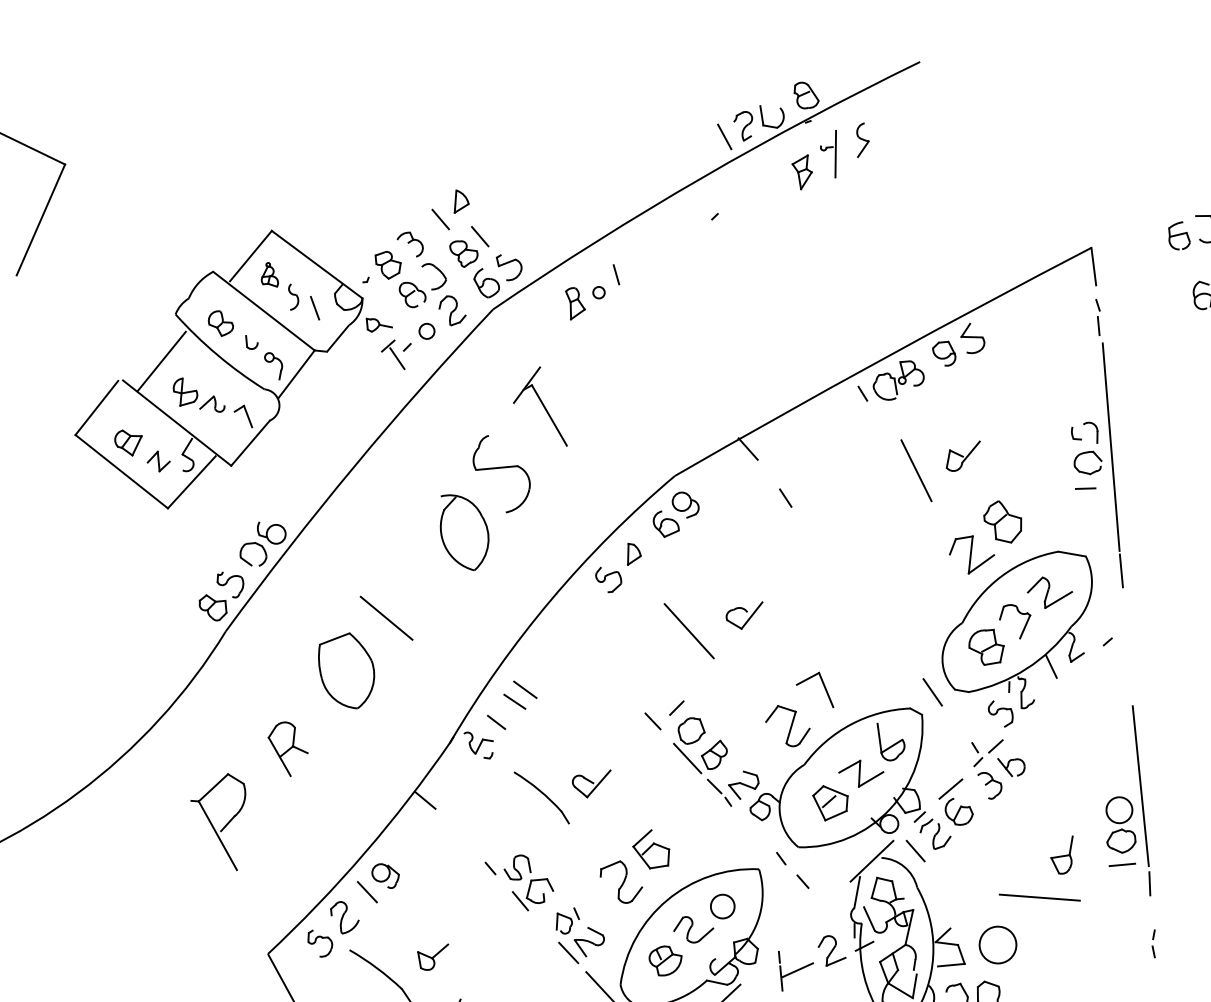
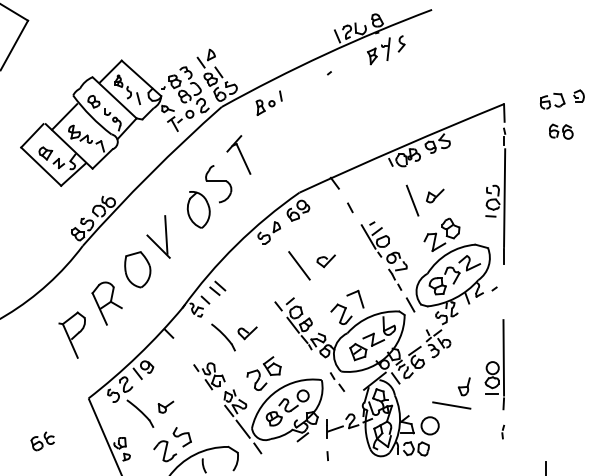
line: (400, 590) -> (166, 234), added
part: (865, 592) -> (383, 255), added
part: (287, 749) -> (106, 303), size x1.67

